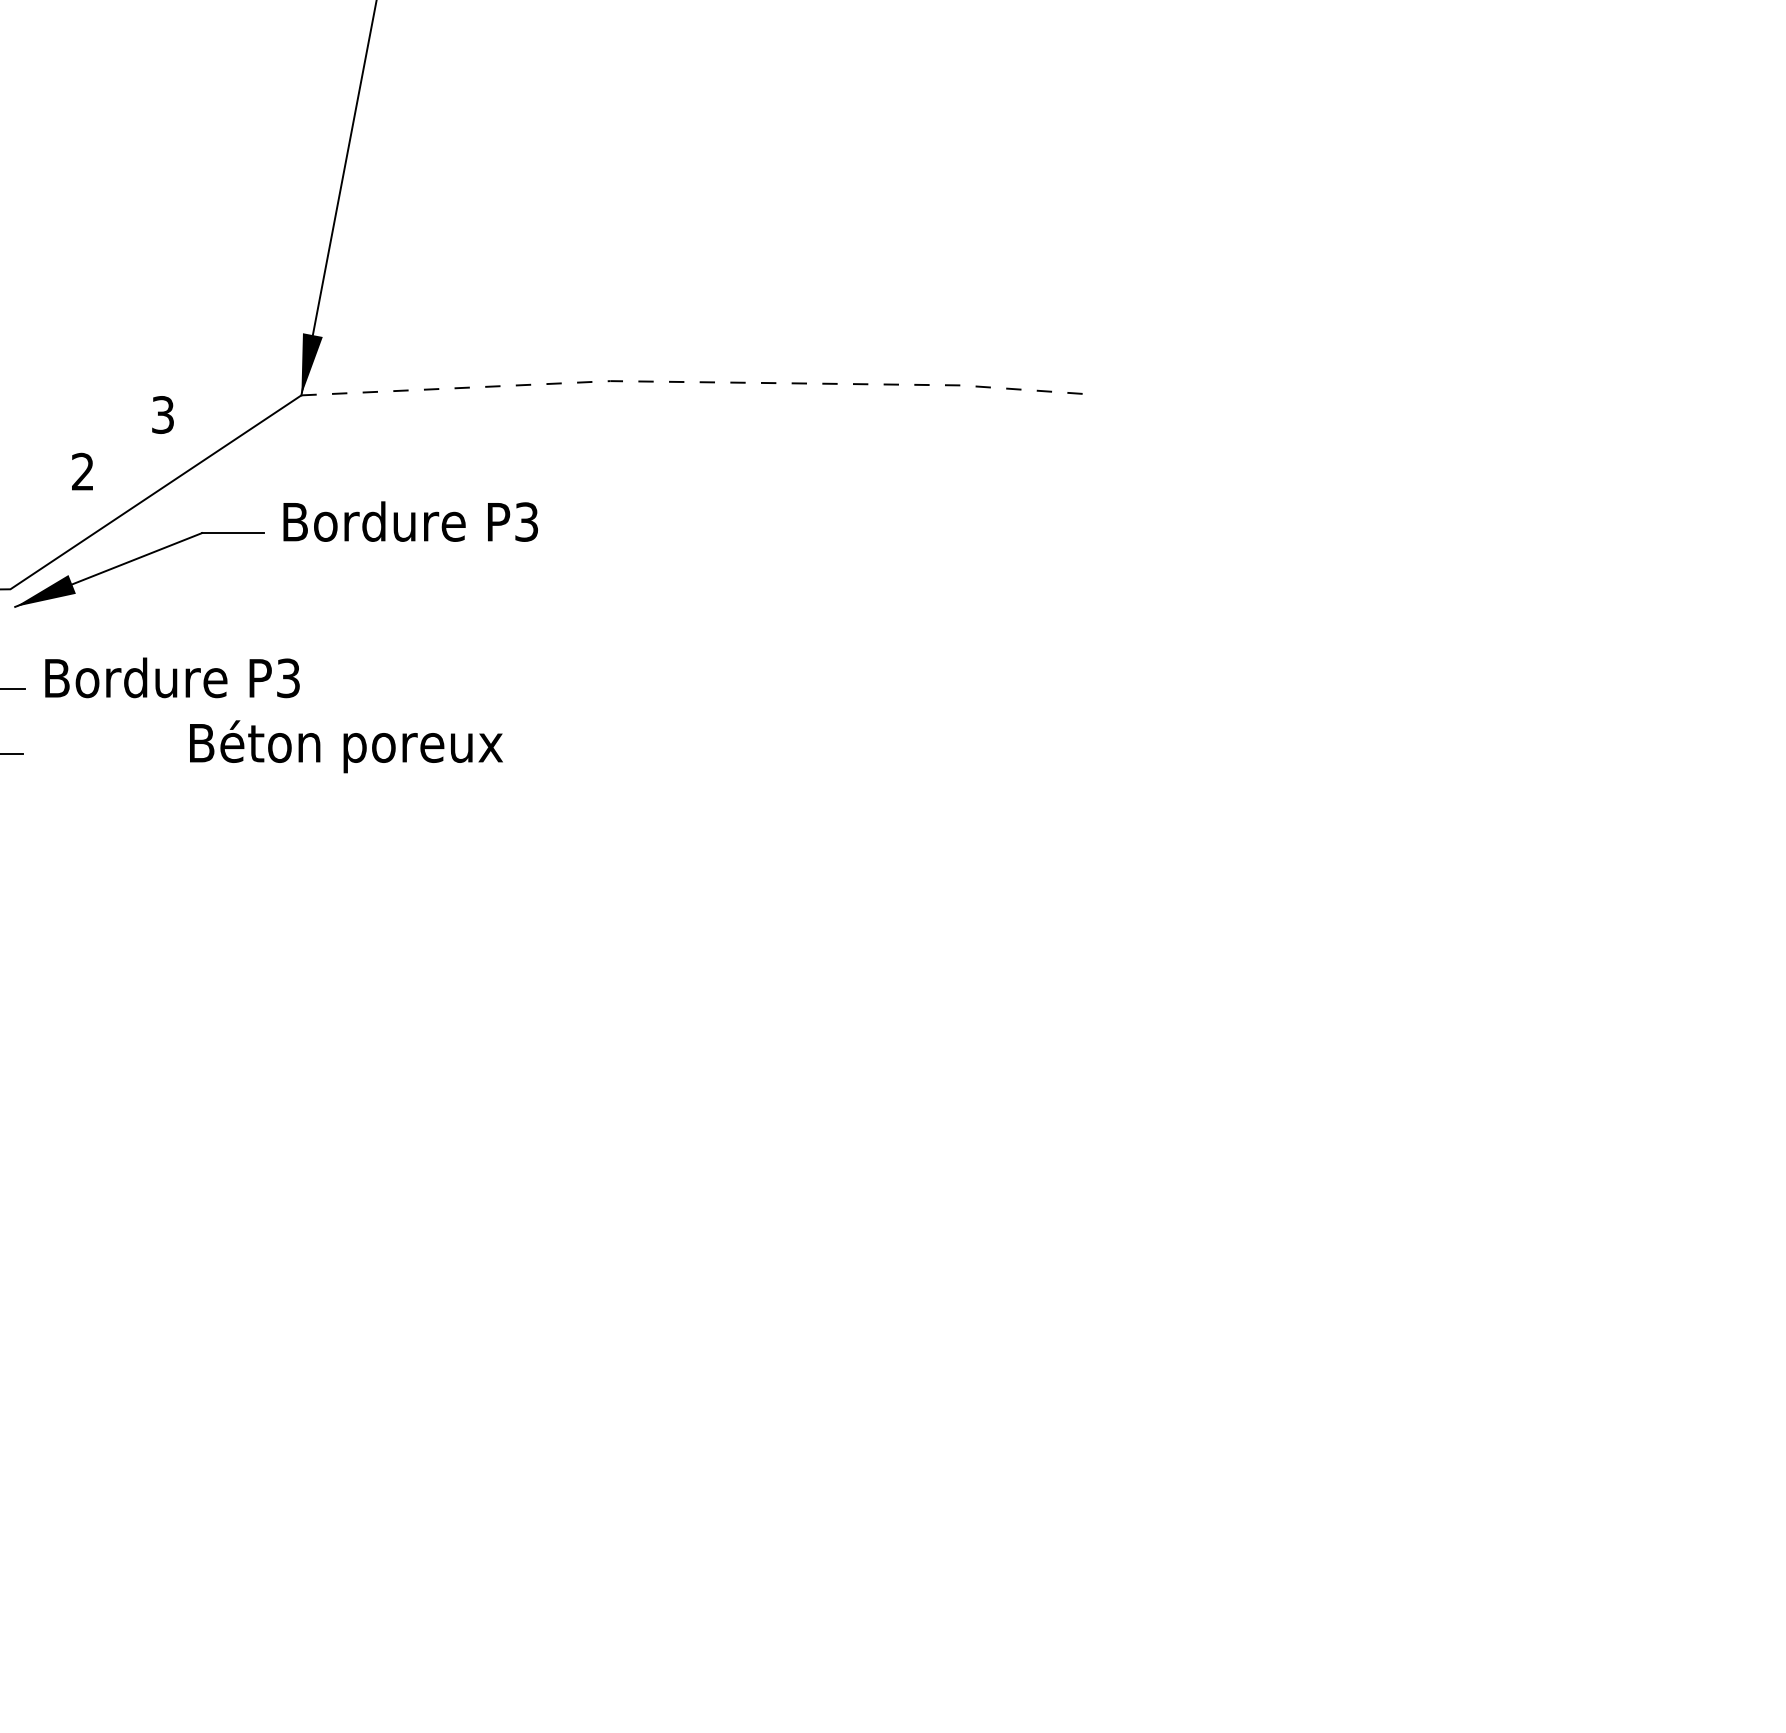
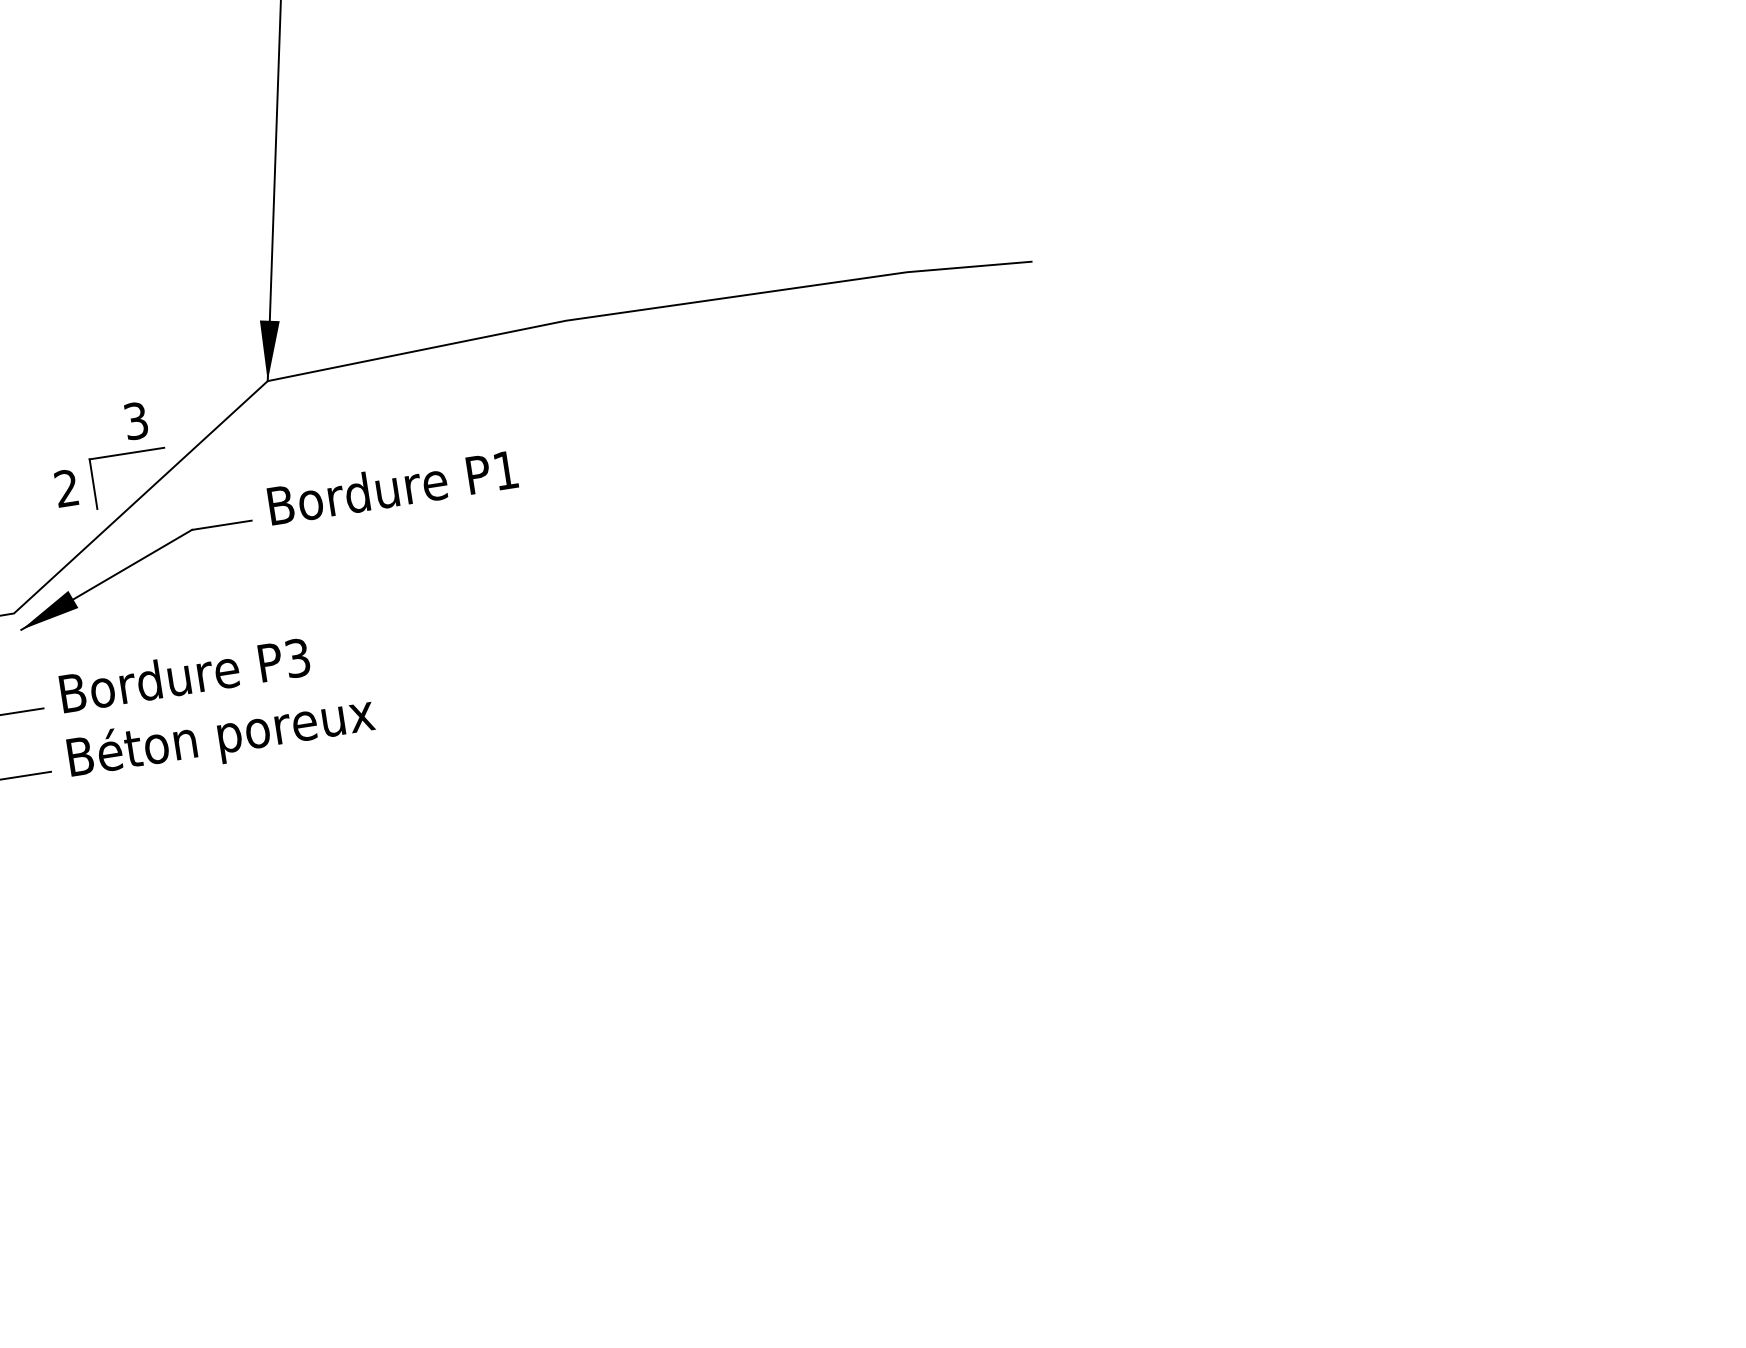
line: (695, 382) -> (648, 309), dashed -> solid
part: (148, 446) -> (126, 453), added
text: (526, 521) -> (505, 469), P3 -> P1
text: (346, 746) -> (221, 737), moved

